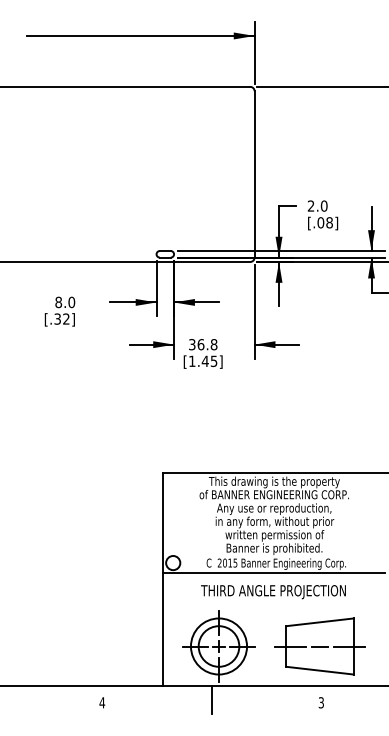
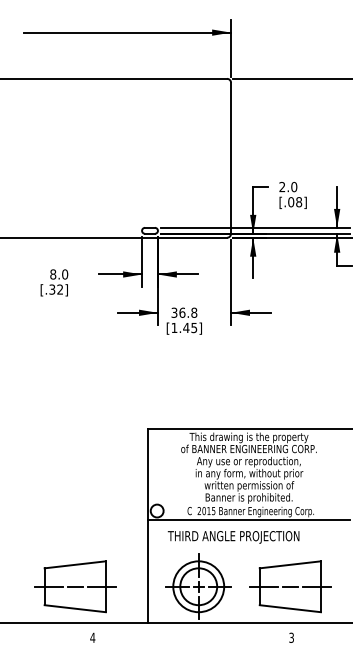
text: (273, 592) -> (233, 537), moved
part: (82, 646) -> (74, 586), added
line: (211, 699) -> (191, 634), removed

